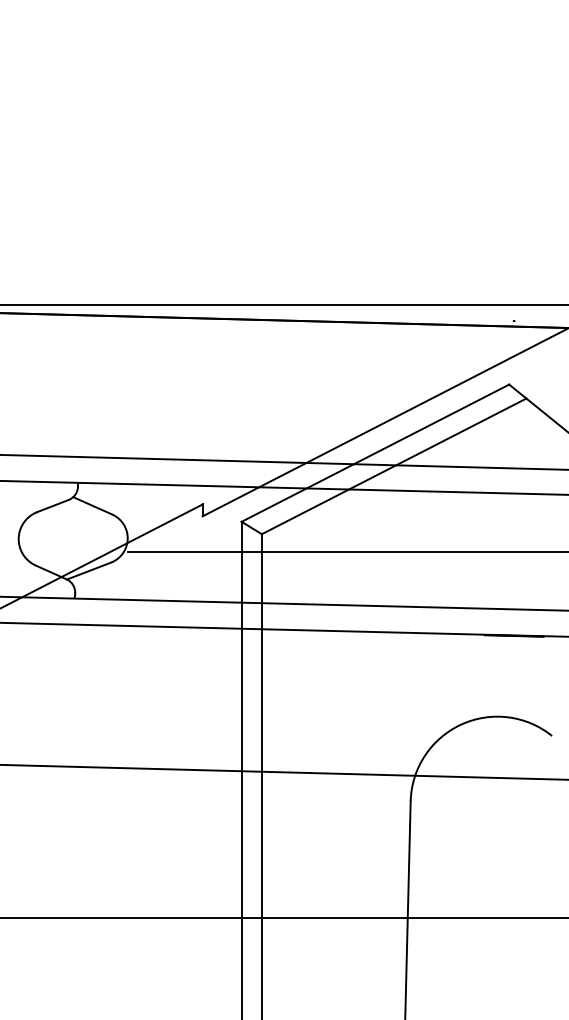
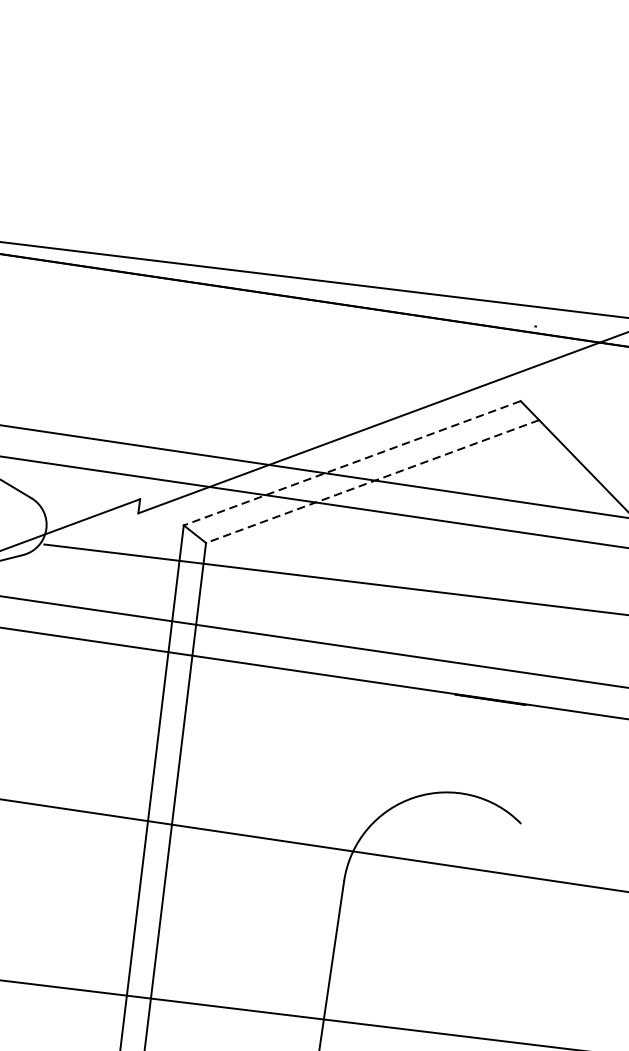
line: (374, 453) -> (351, 463), solid -> dashed
line: (394, 466) -> (373, 481), solid -> dashed

